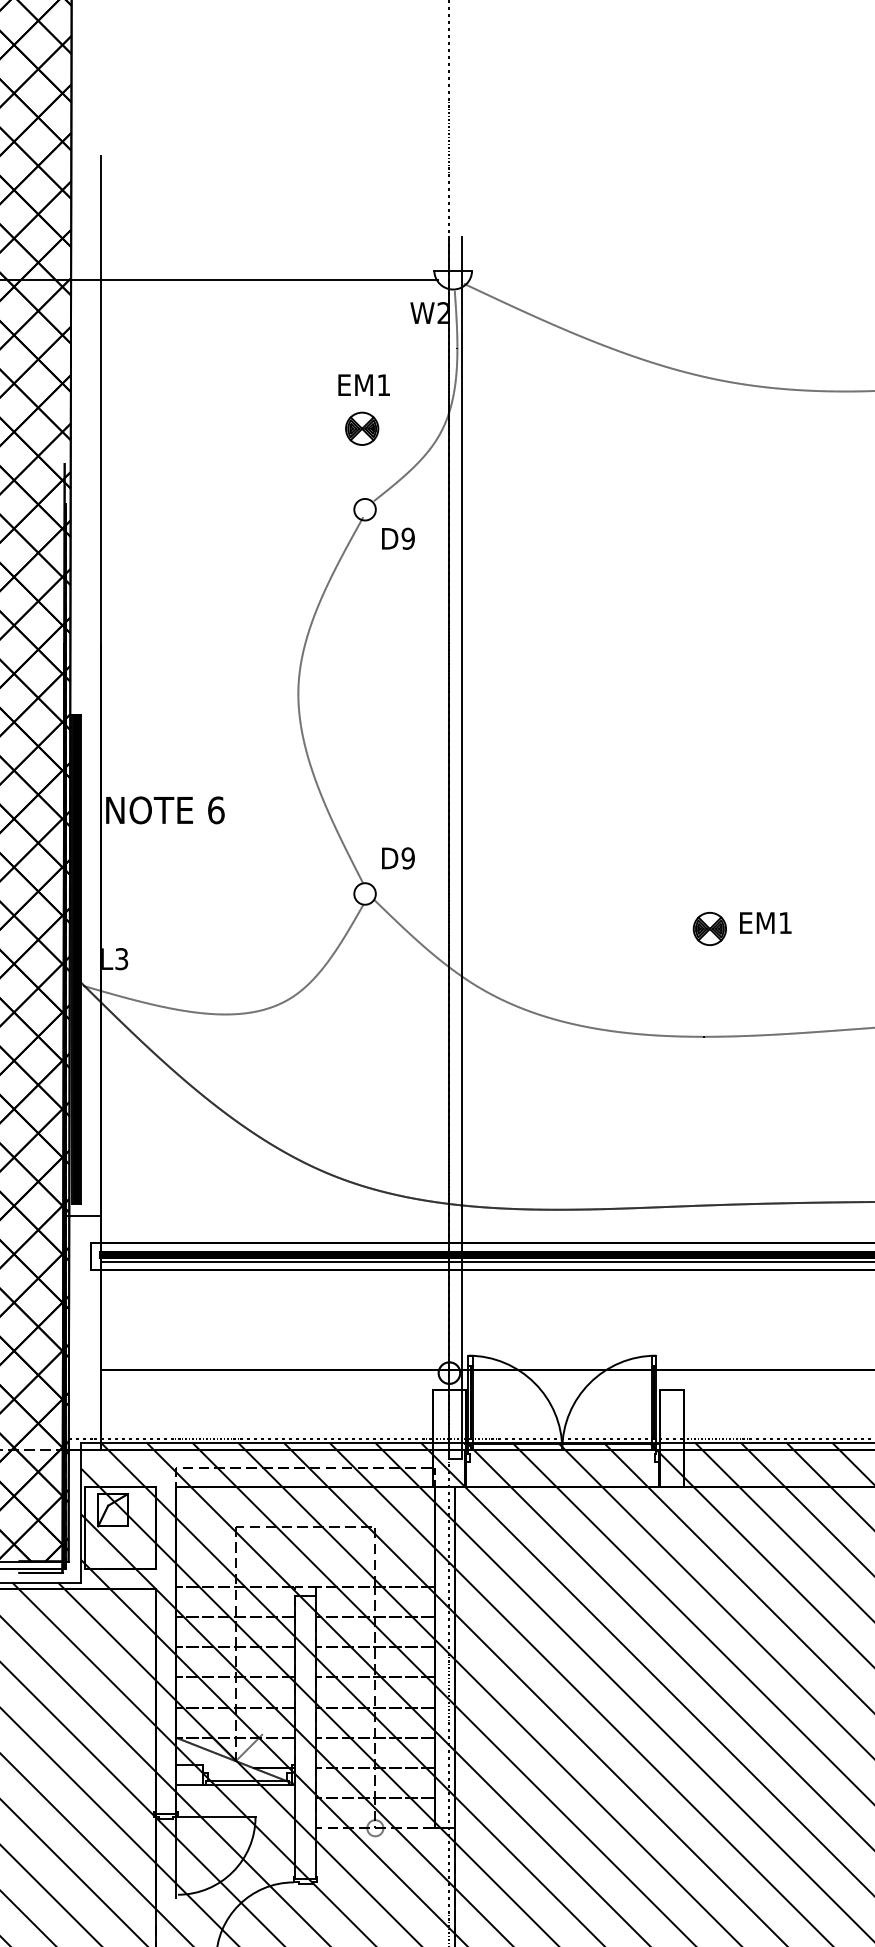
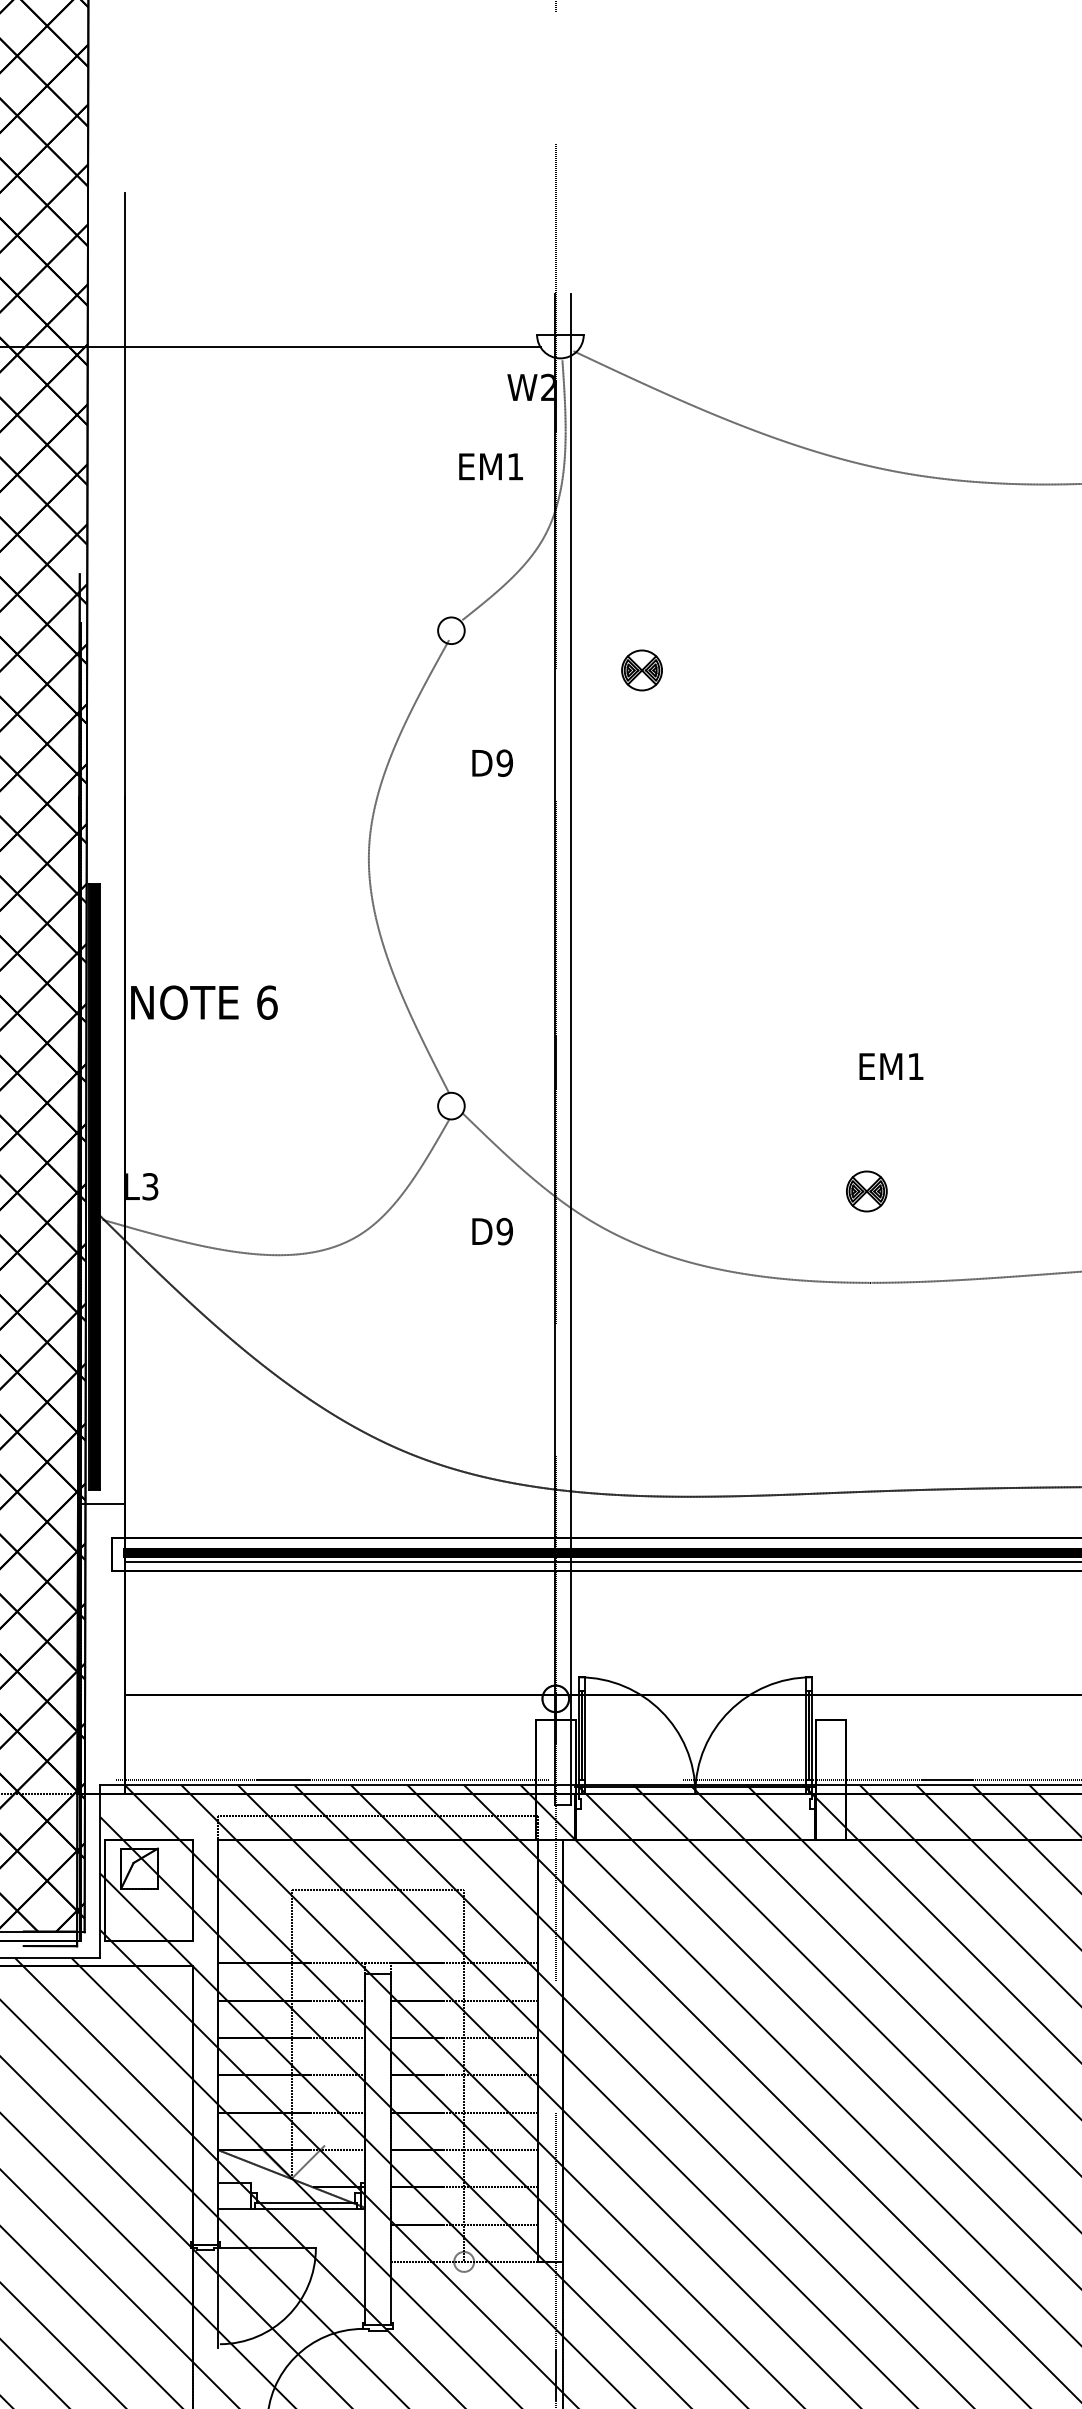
text: (363, 384) -> (490, 465), moved
part: (362, 428) -> (642, 670), moved
text: (398, 538) -> (492, 762), moved
text: (398, 858) -> (492, 1231), moved
text: (765, 922) -> (891, 1065), moved
part: (709, 928) -> (866, 1190), moved

